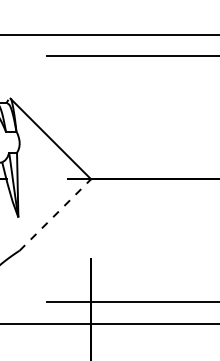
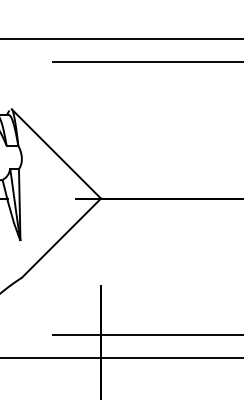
line: (55, 214) -> (61, 237), dashed -> solid

